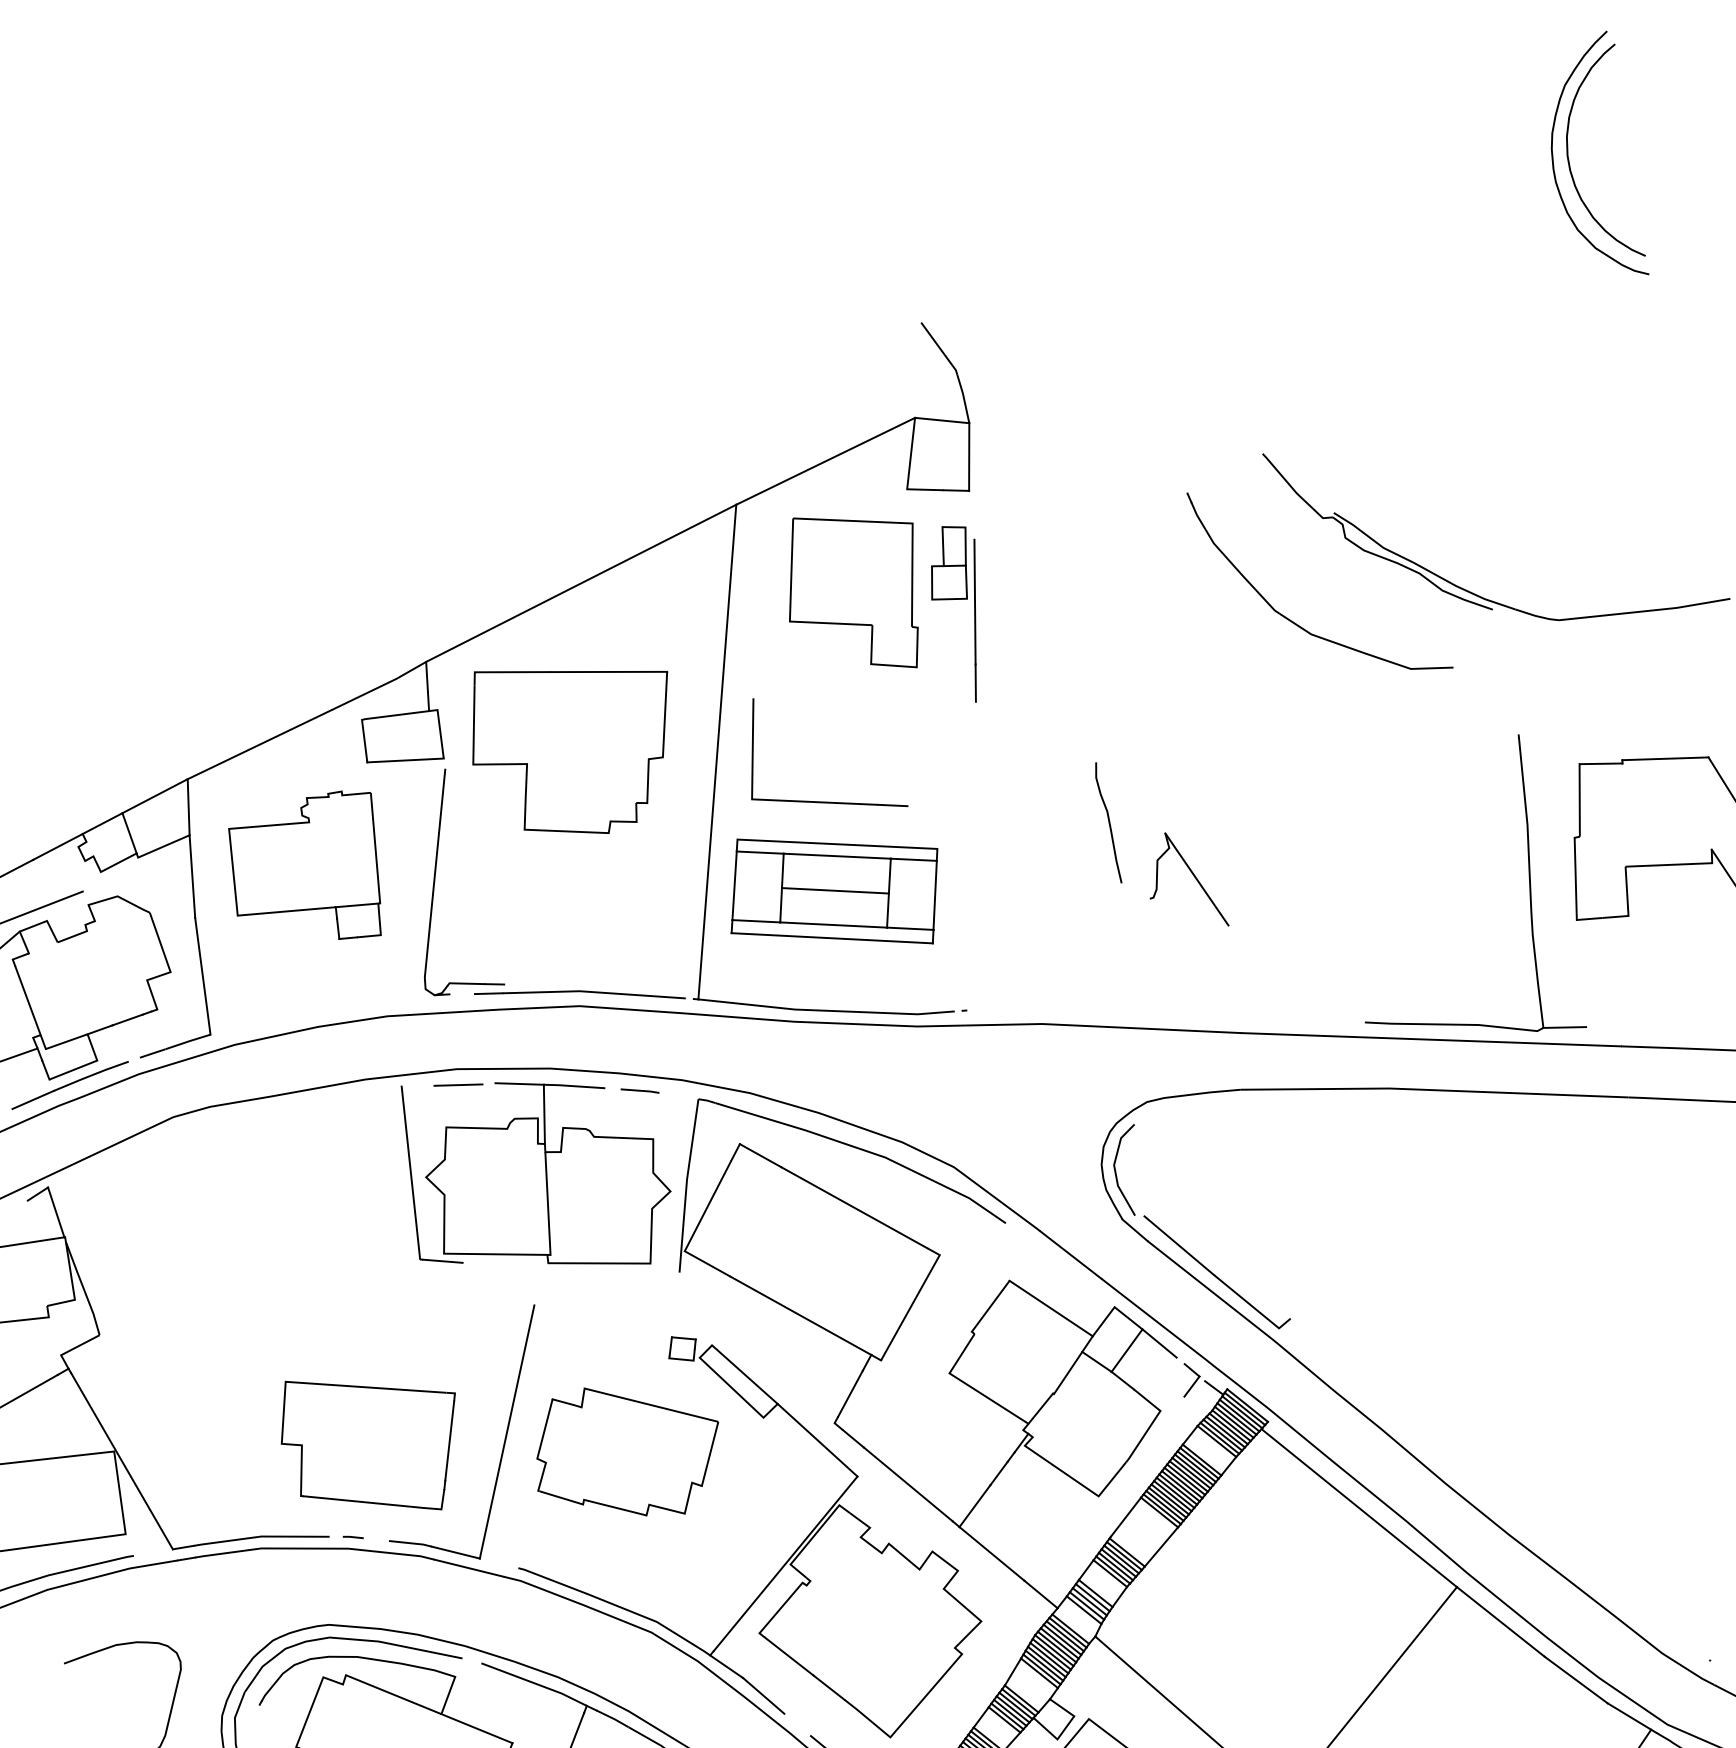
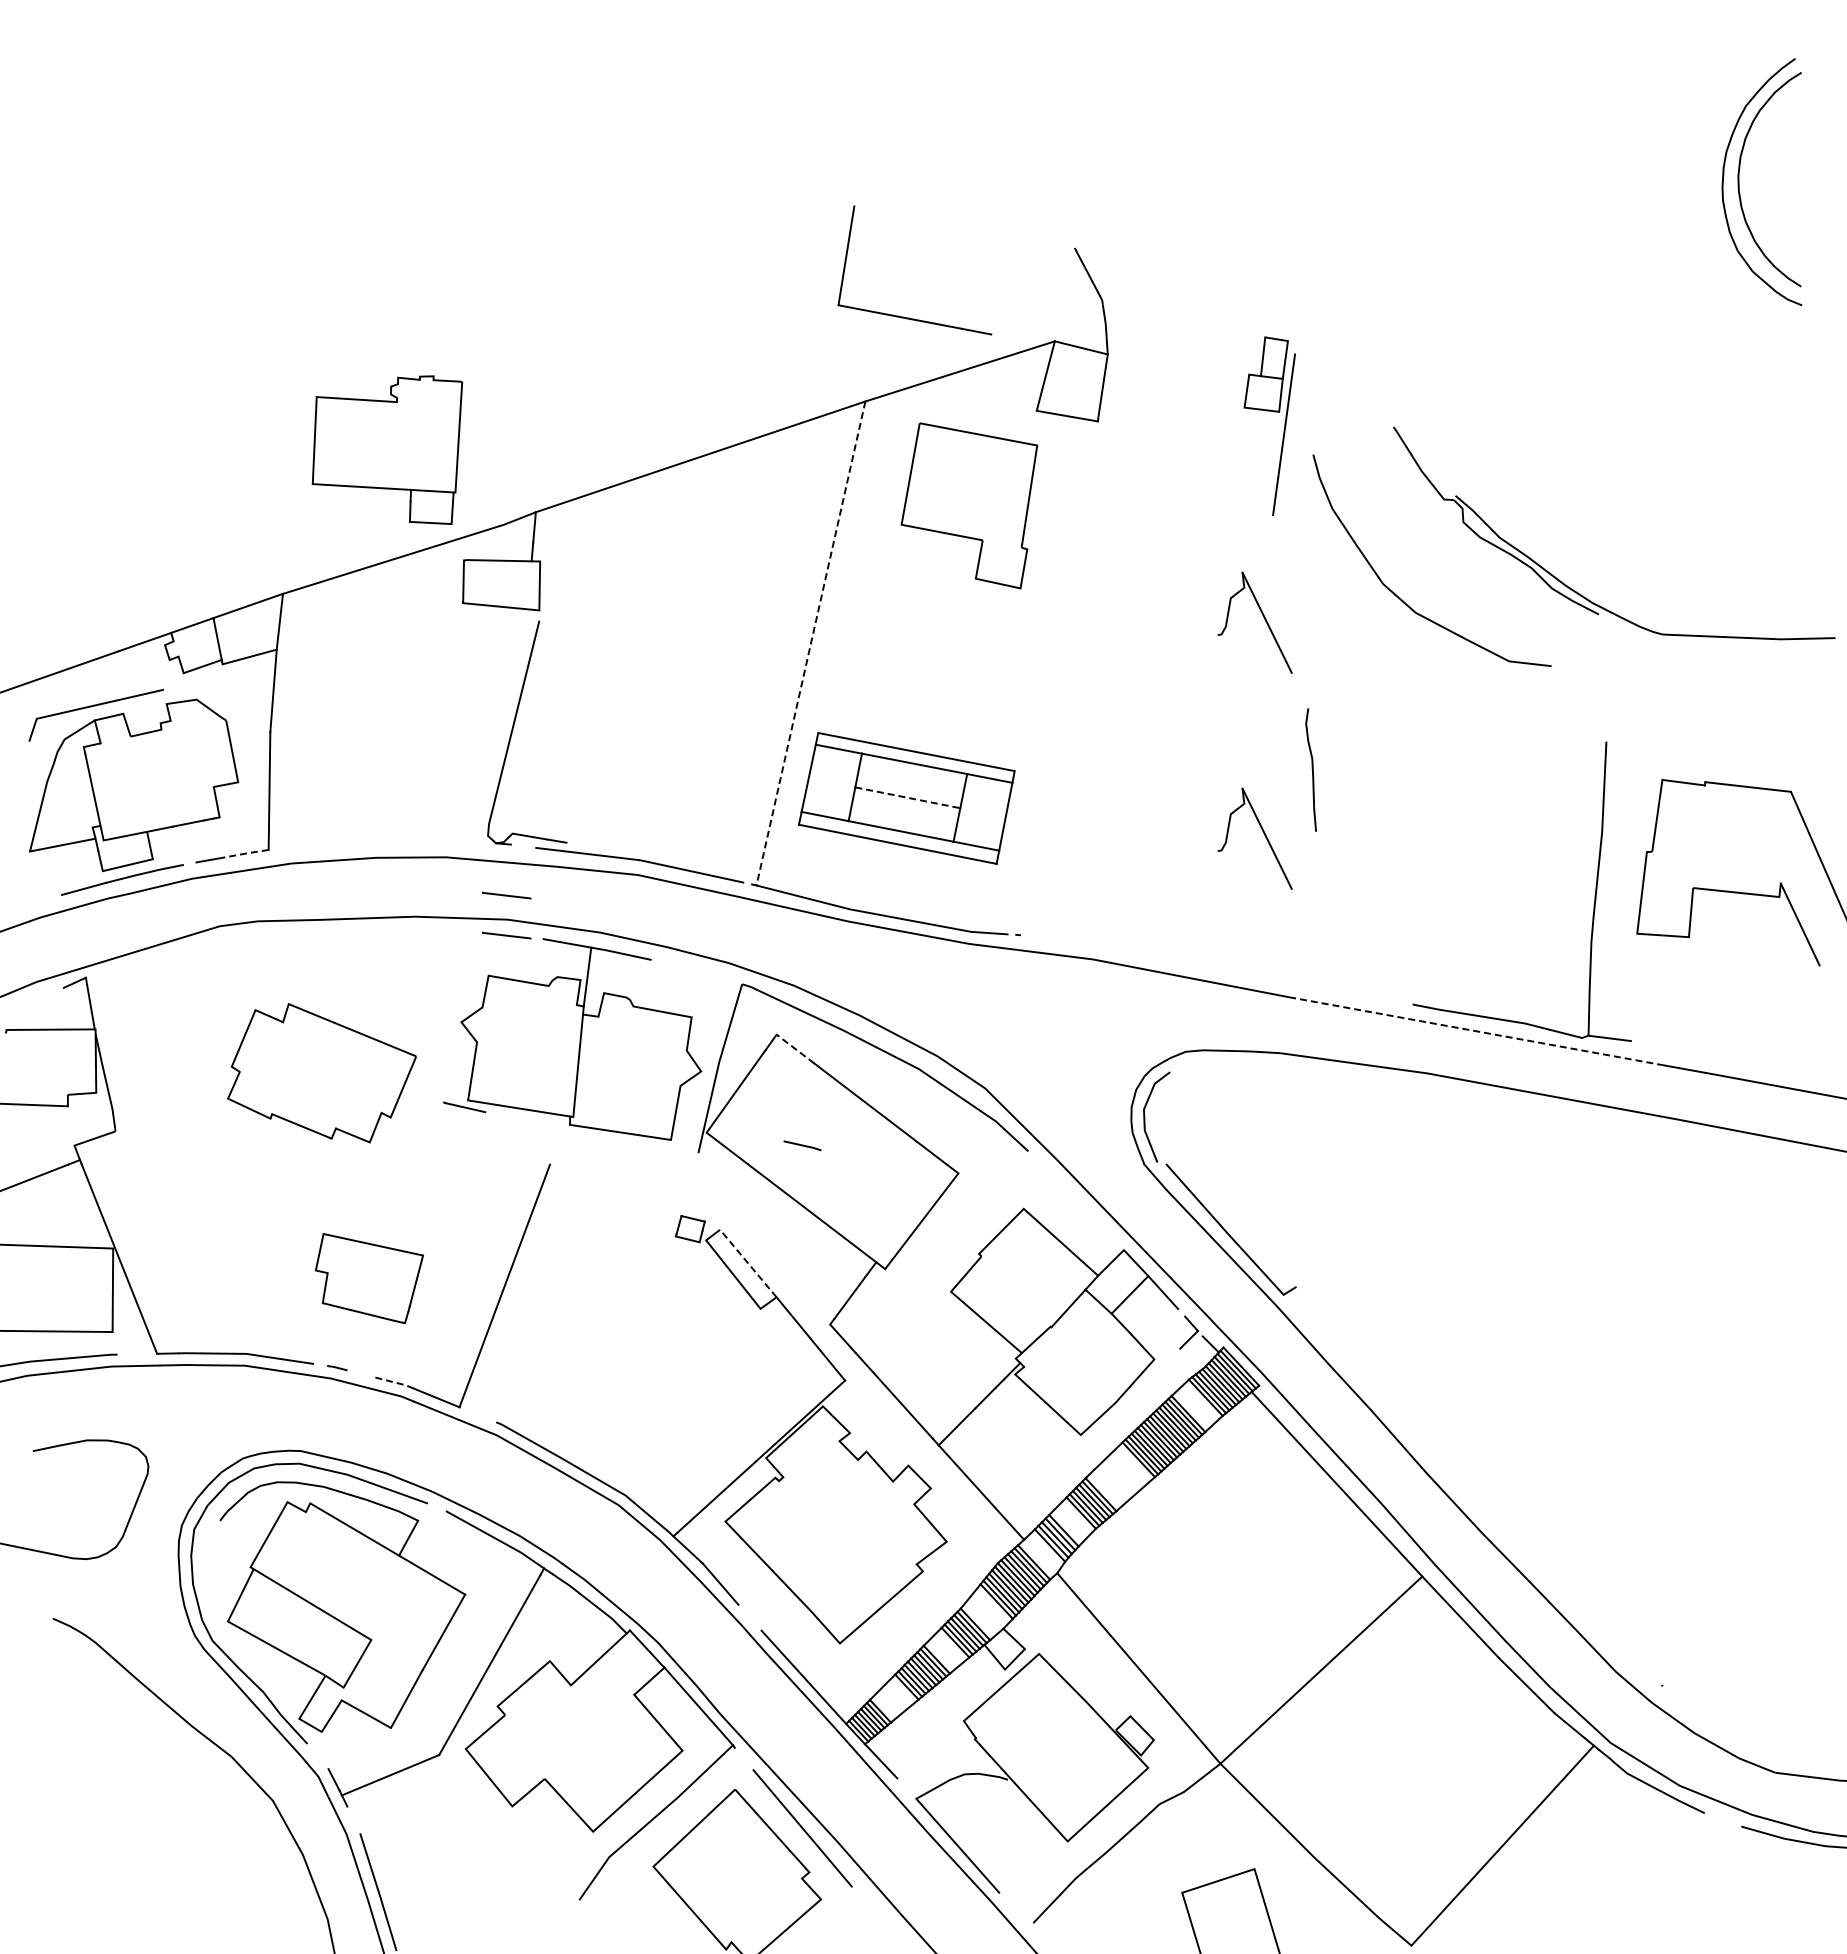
part: (961, 600) -> (1273, 412), moved
part: (1161, 661) -> (1263, 617), added
part: (573, 747) -> (669, 618), removed
line: (716, 752) -> (810, 643), solid -> dashed
part: (824, 801) -> (909, 317), moved
curve: (1108, 822) -> (1311, 769), moved
part: (306, 870) -> (387, 449), moved
line: (835, 890) -> (907, 797), solid -> dashed
line: (1430, 1040) -> (1475, 1031), solid -> dashed
line: (187, 1041) -> (244, 853), solid -> dashed
line: (452, 1045) -> (506, 895), added
line: (639, 1090) -> (802, 1145), moved
line: (760, 1156) -> (795, 1049), solid -> dashed
line: (410, 1171) -> (446, 1014), removed
line: (745, 1374) -> (748, 1263), solid -> dashed
part: (372, 1444) -> (369, 1278), size x0.6
part: (627, 1452) -> (321, 1073), moved
line: (410, 1543) -> (393, 1382), solid -> dashed

